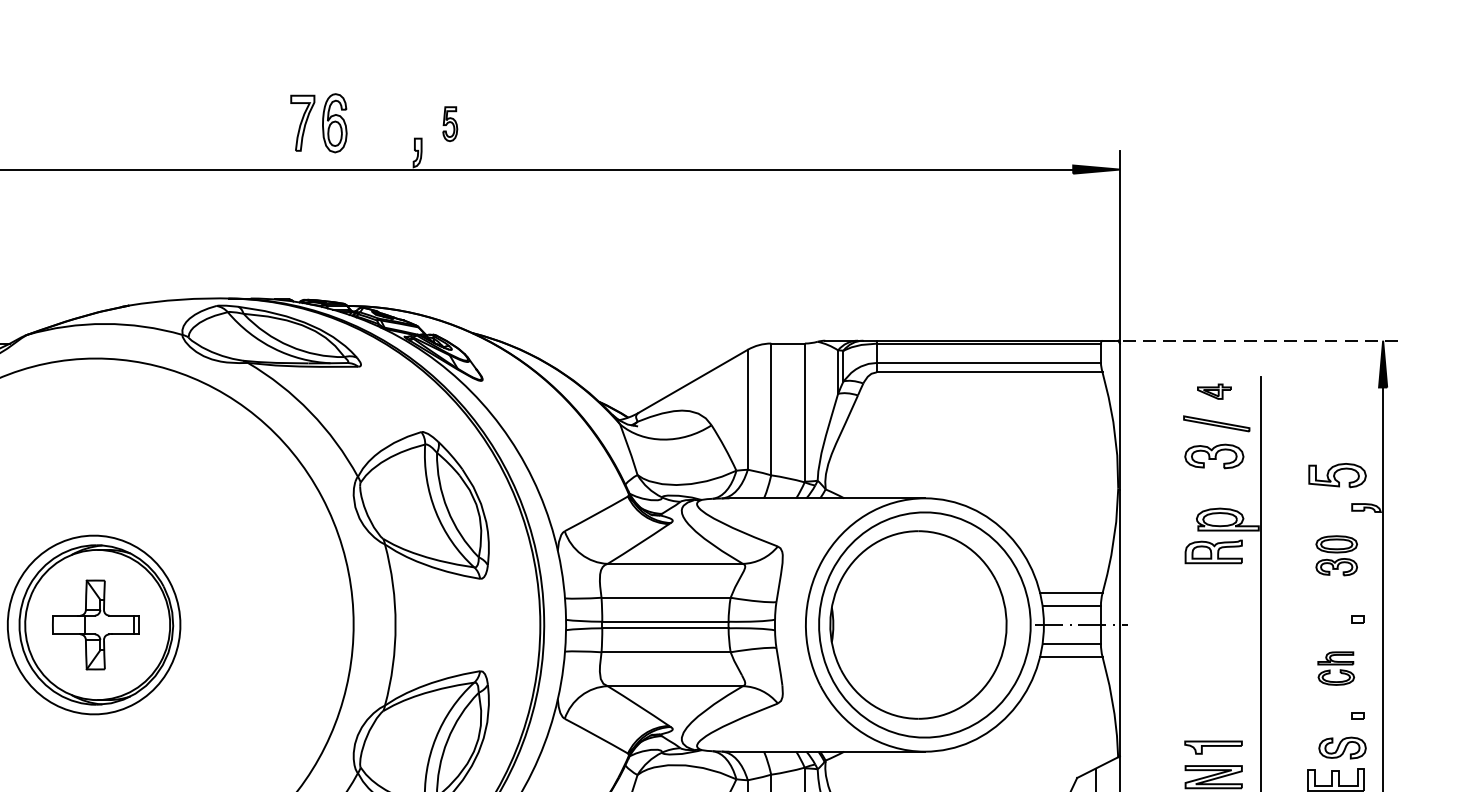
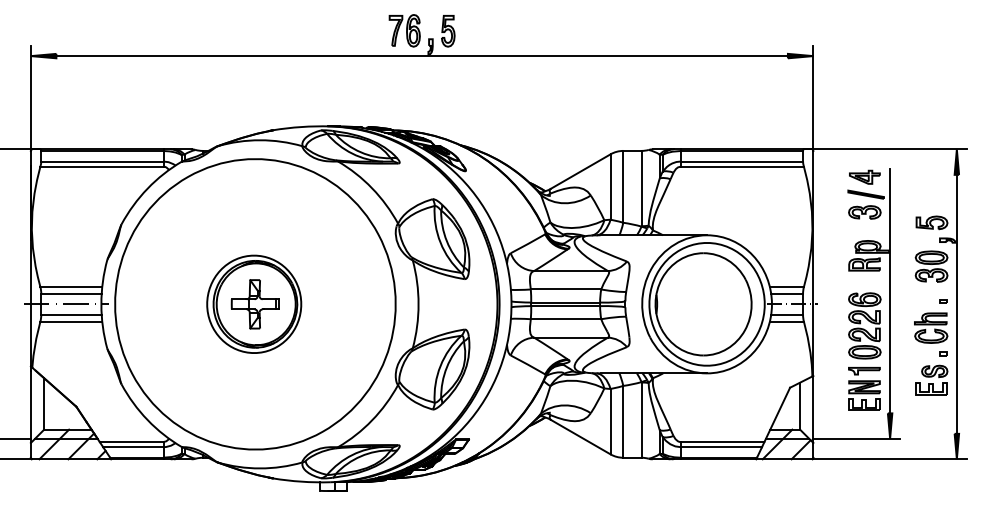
part: (318, 122) -> (404, 30), moved
part: (450, 124) -> (448, 31), size x1.67
line: (1252, 340) -> (885, 149), dashed -> solid
part: (1213, 390) -> (864, 176), size x1.67
part: (1336, 555) -> (931, 266), size x1.43
part: (1213, 663) -> (864, 325), added
part: (1336, 667) -> (931, 327), size x1.67

